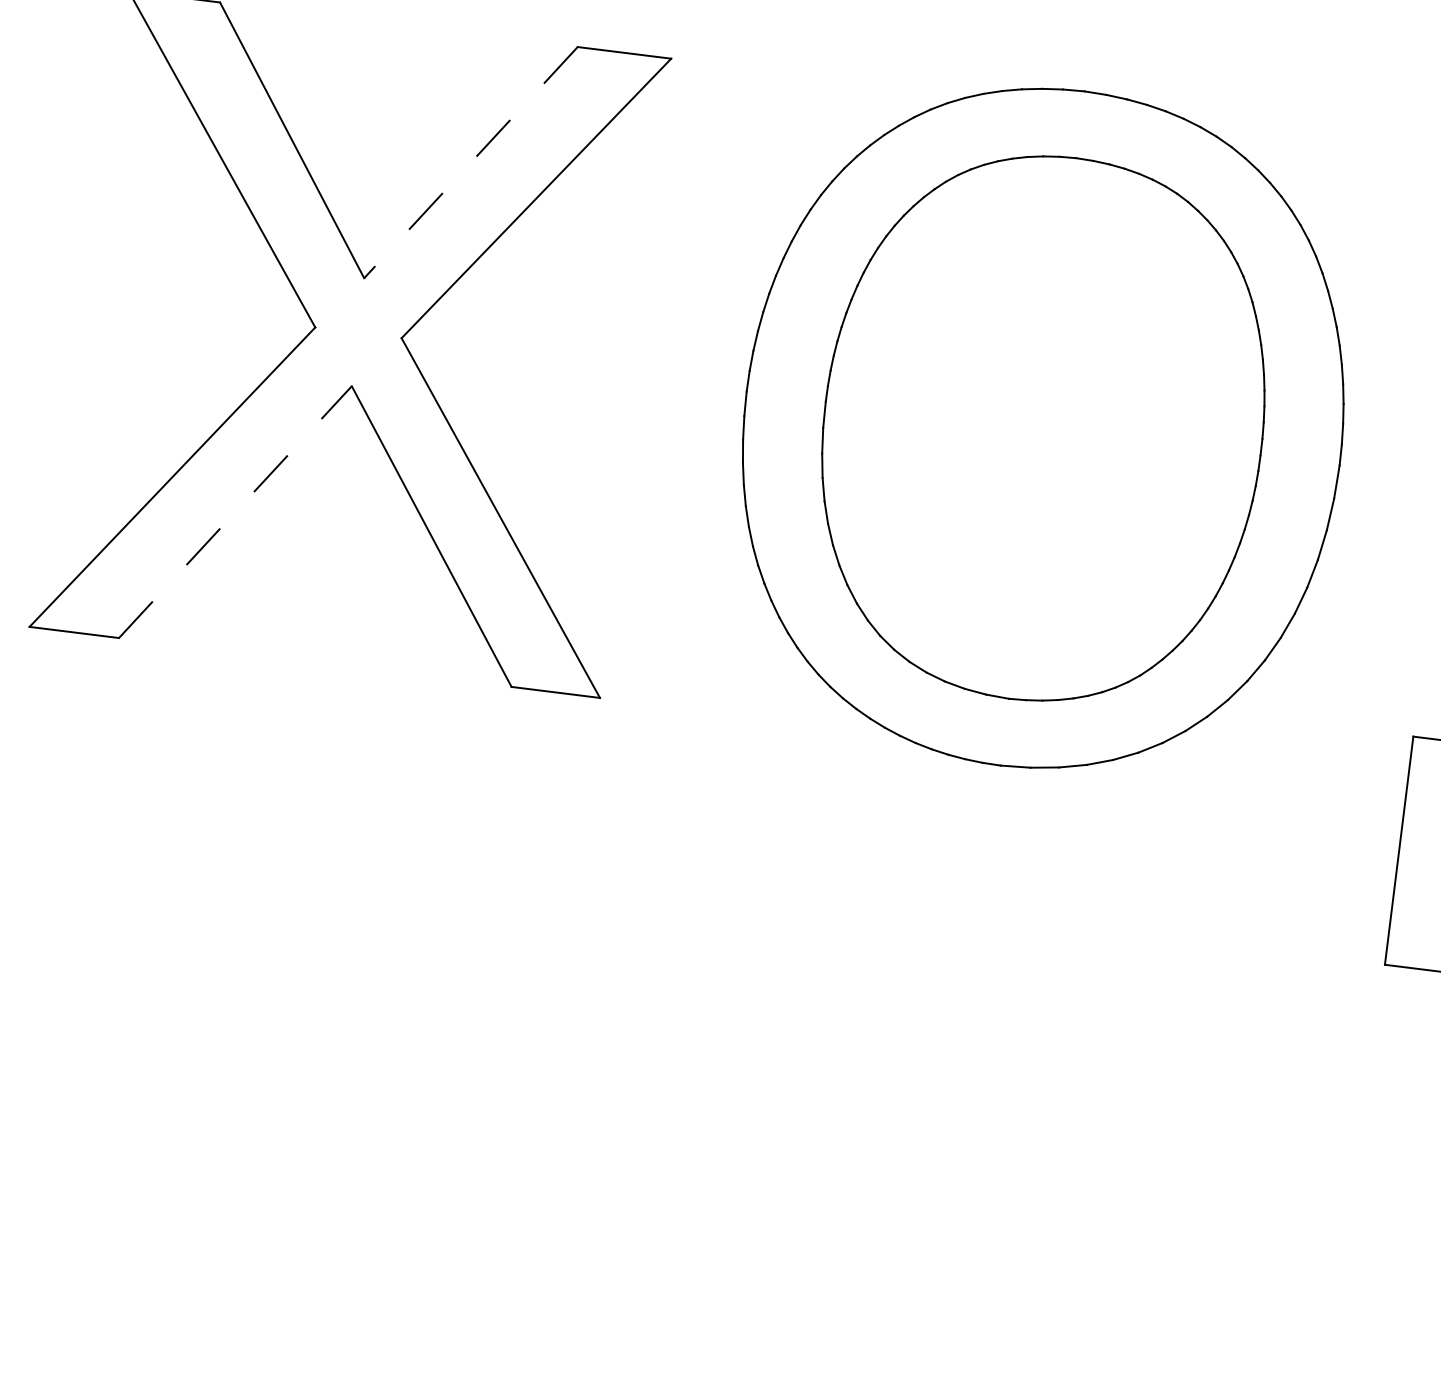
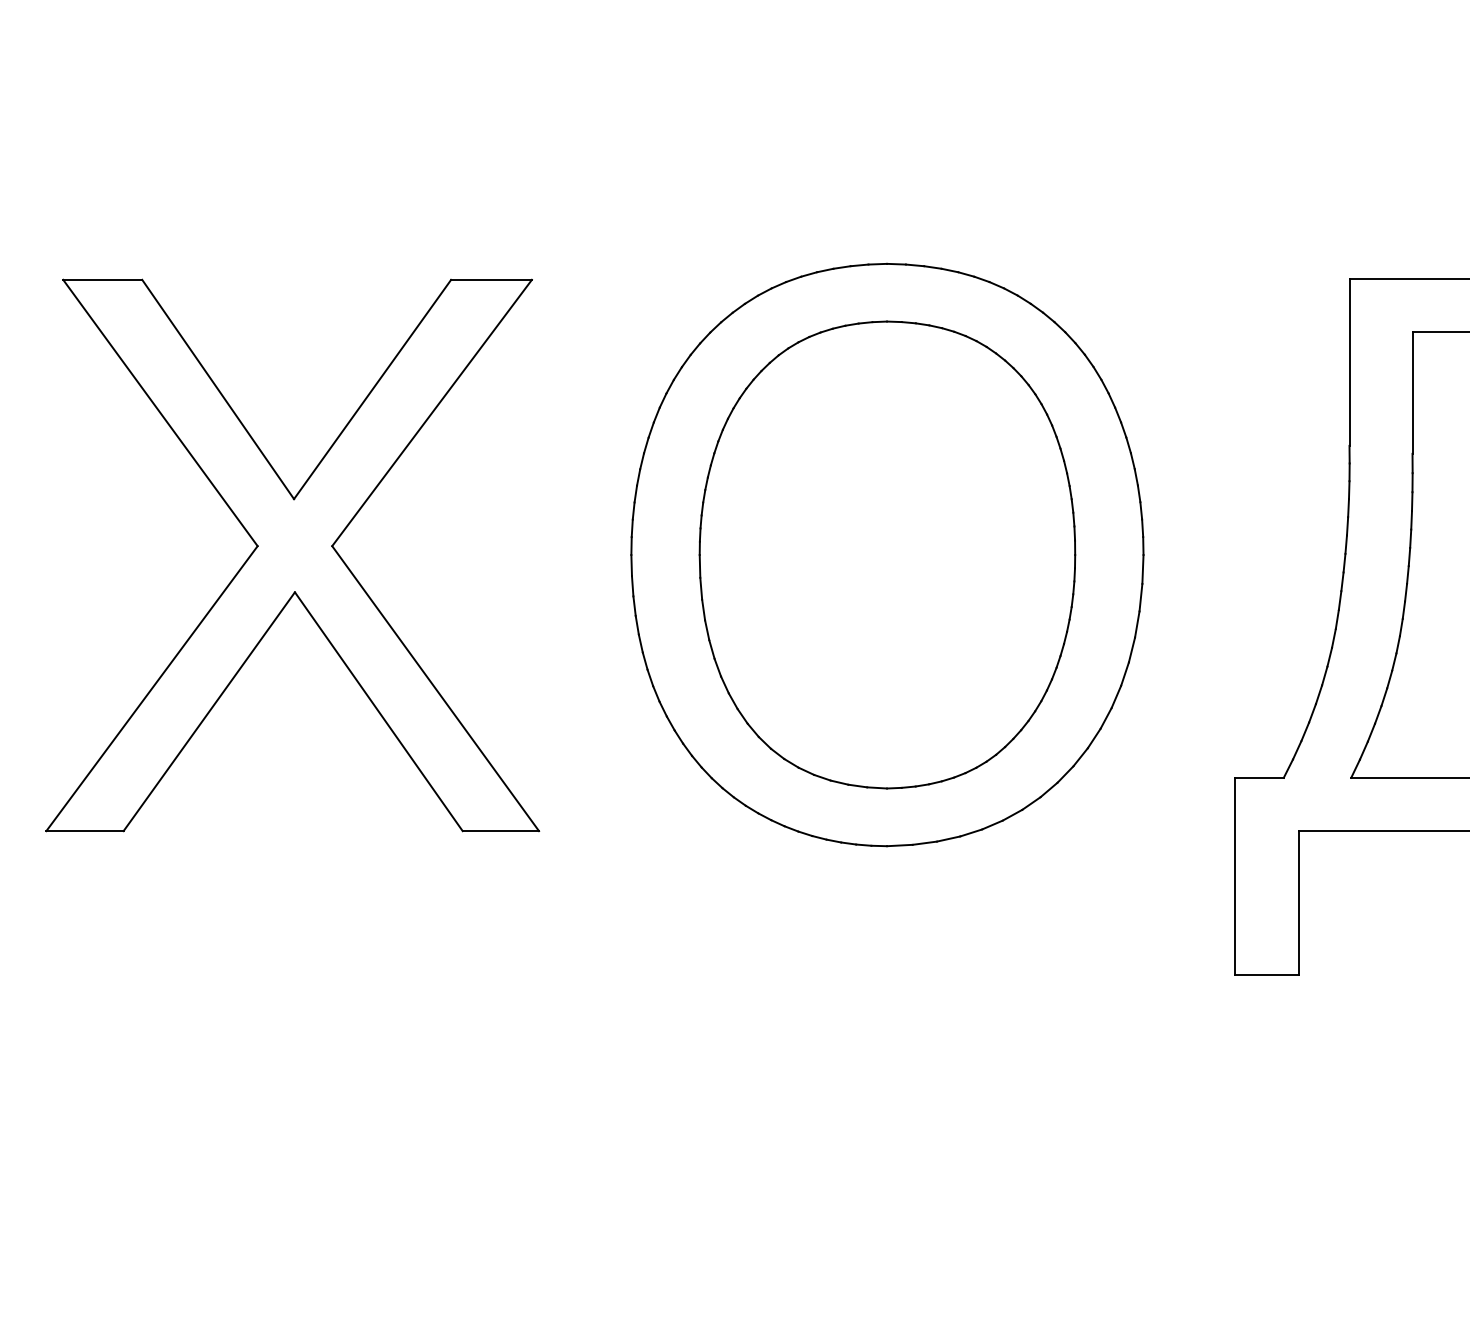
line: (470, 162) -> (372, 389), dashed -> solid
line: (235, 511) -> (209, 711), dashed -> solid

